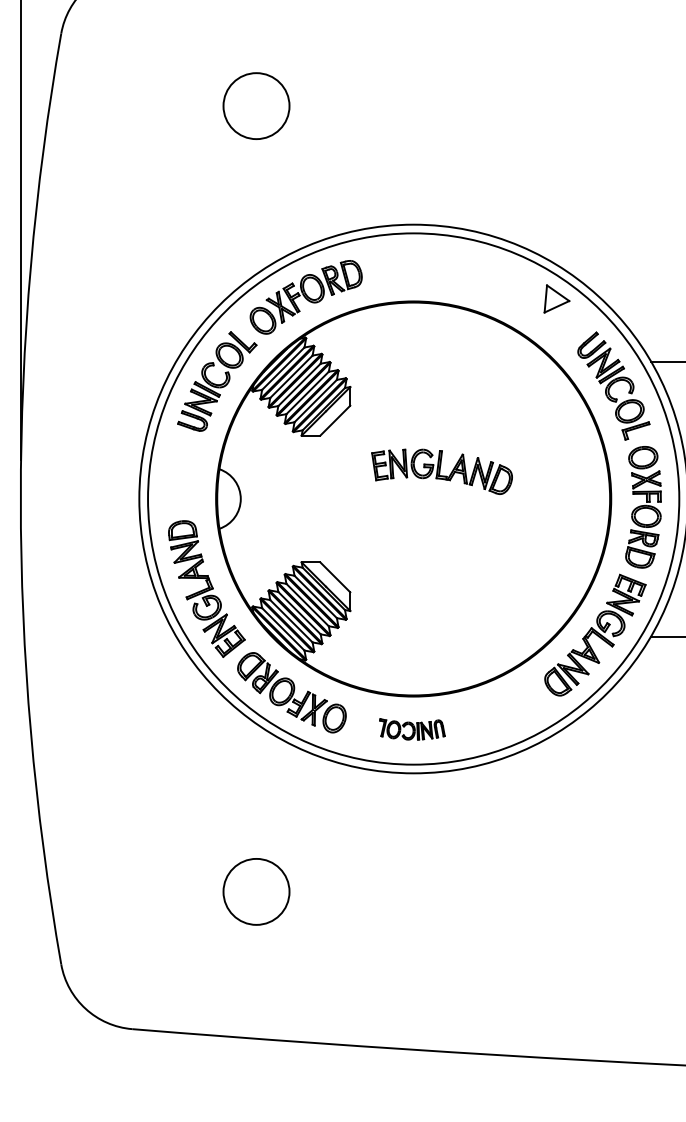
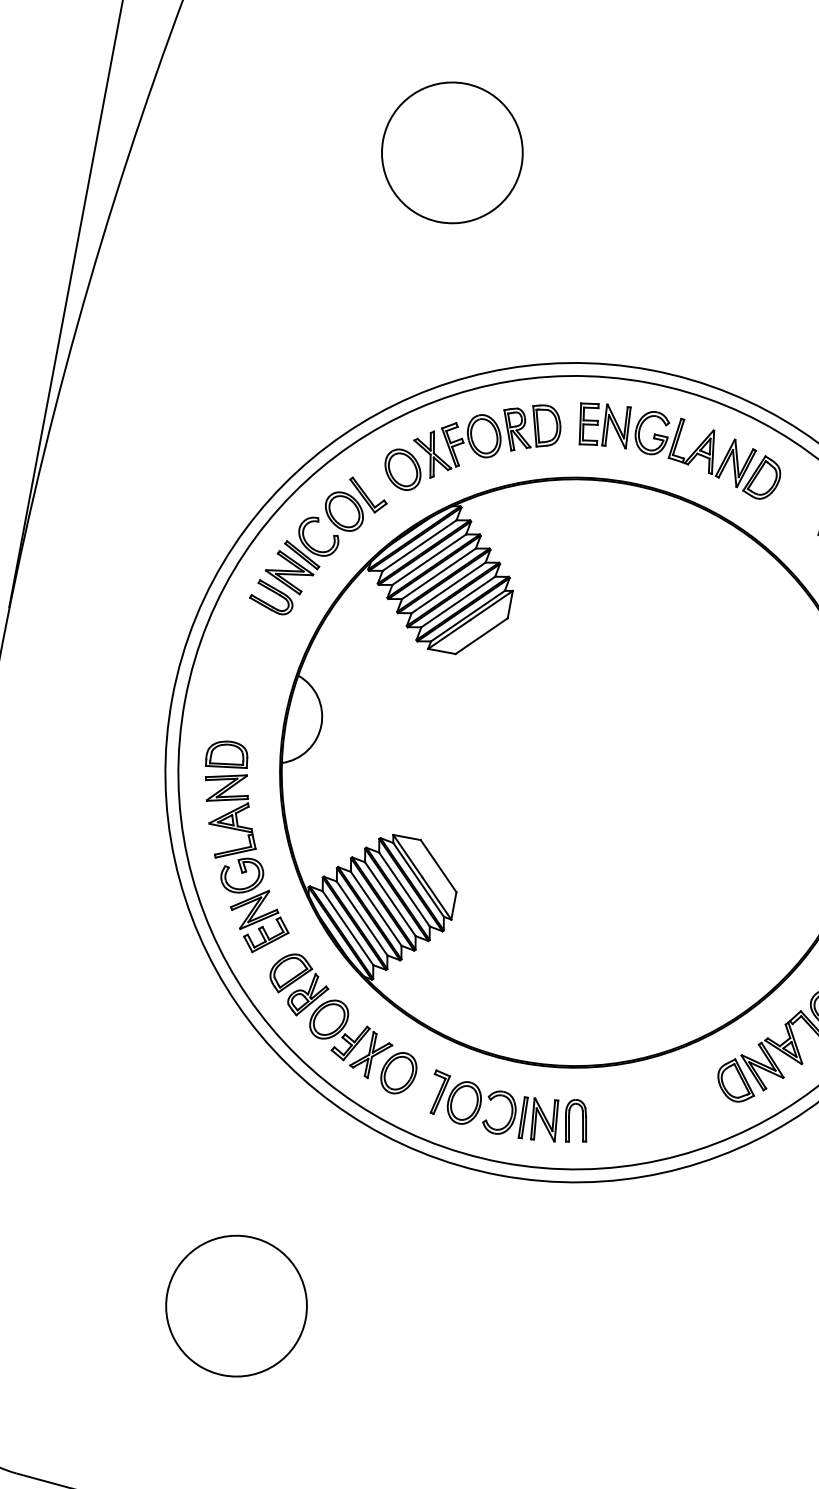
circle: (256, 106) -> (452, 153), size x1.43
part: (441, 471) -> (677, 449), moved
part: (412, 729) -> (510, 1110), size x1.67
circle: (256, 891) -> (236, 1305), size x1.43

